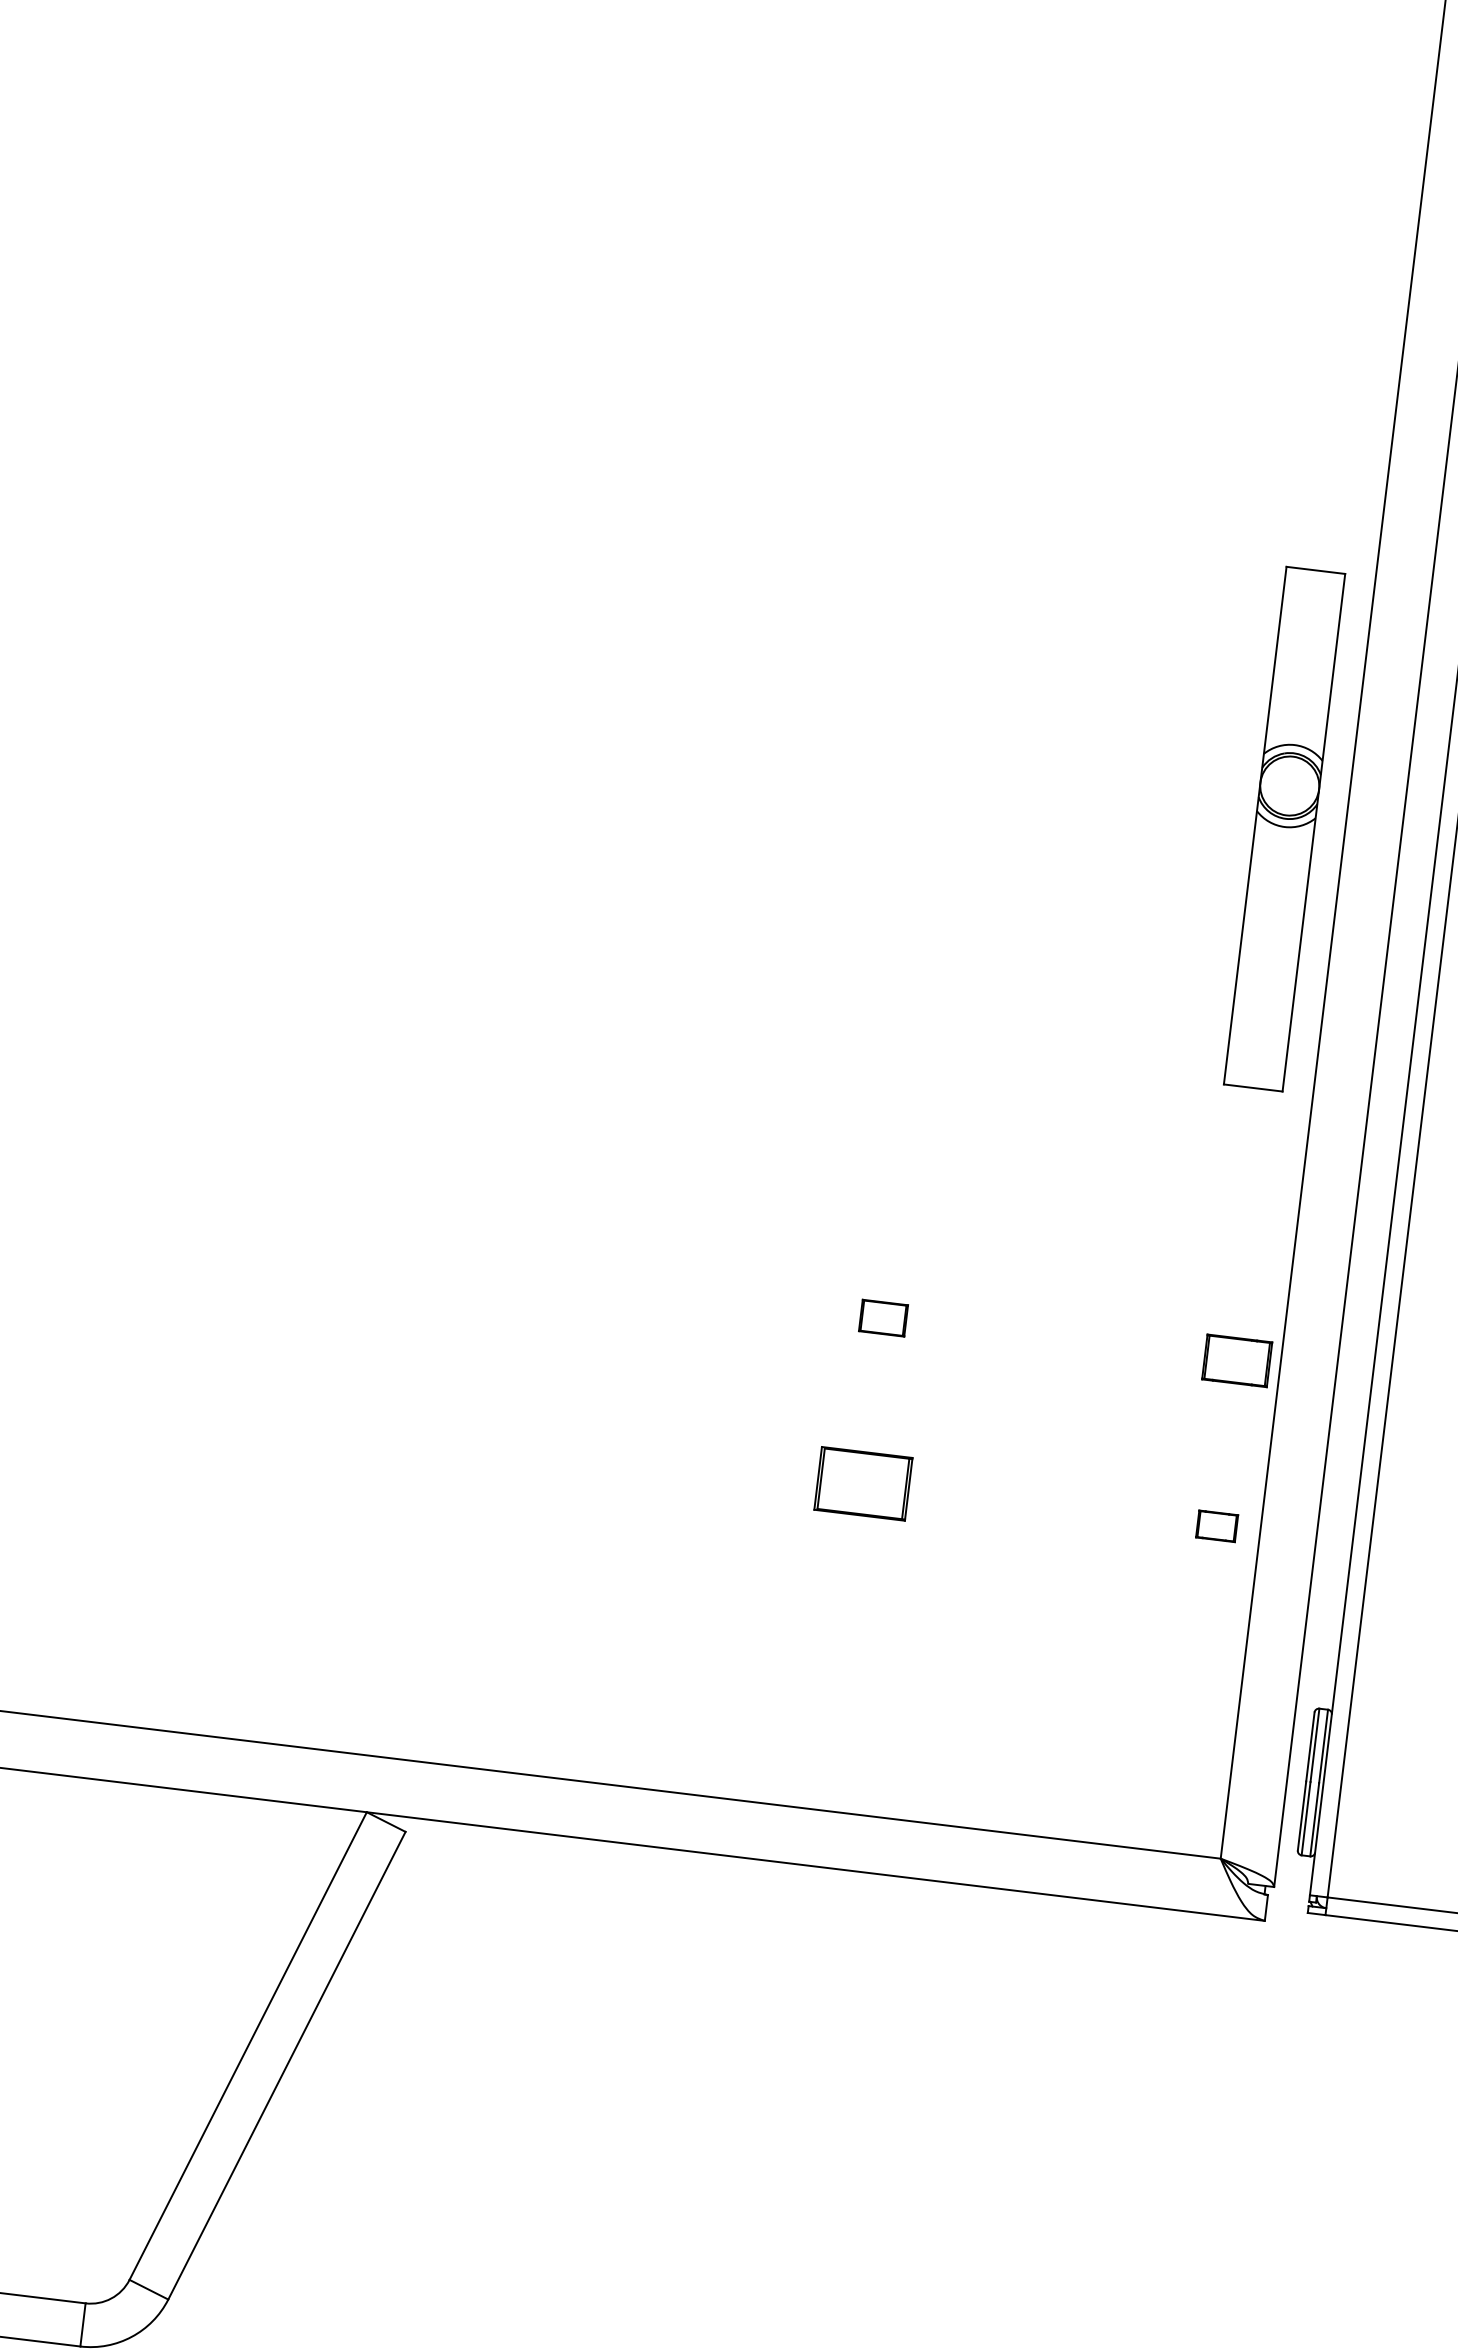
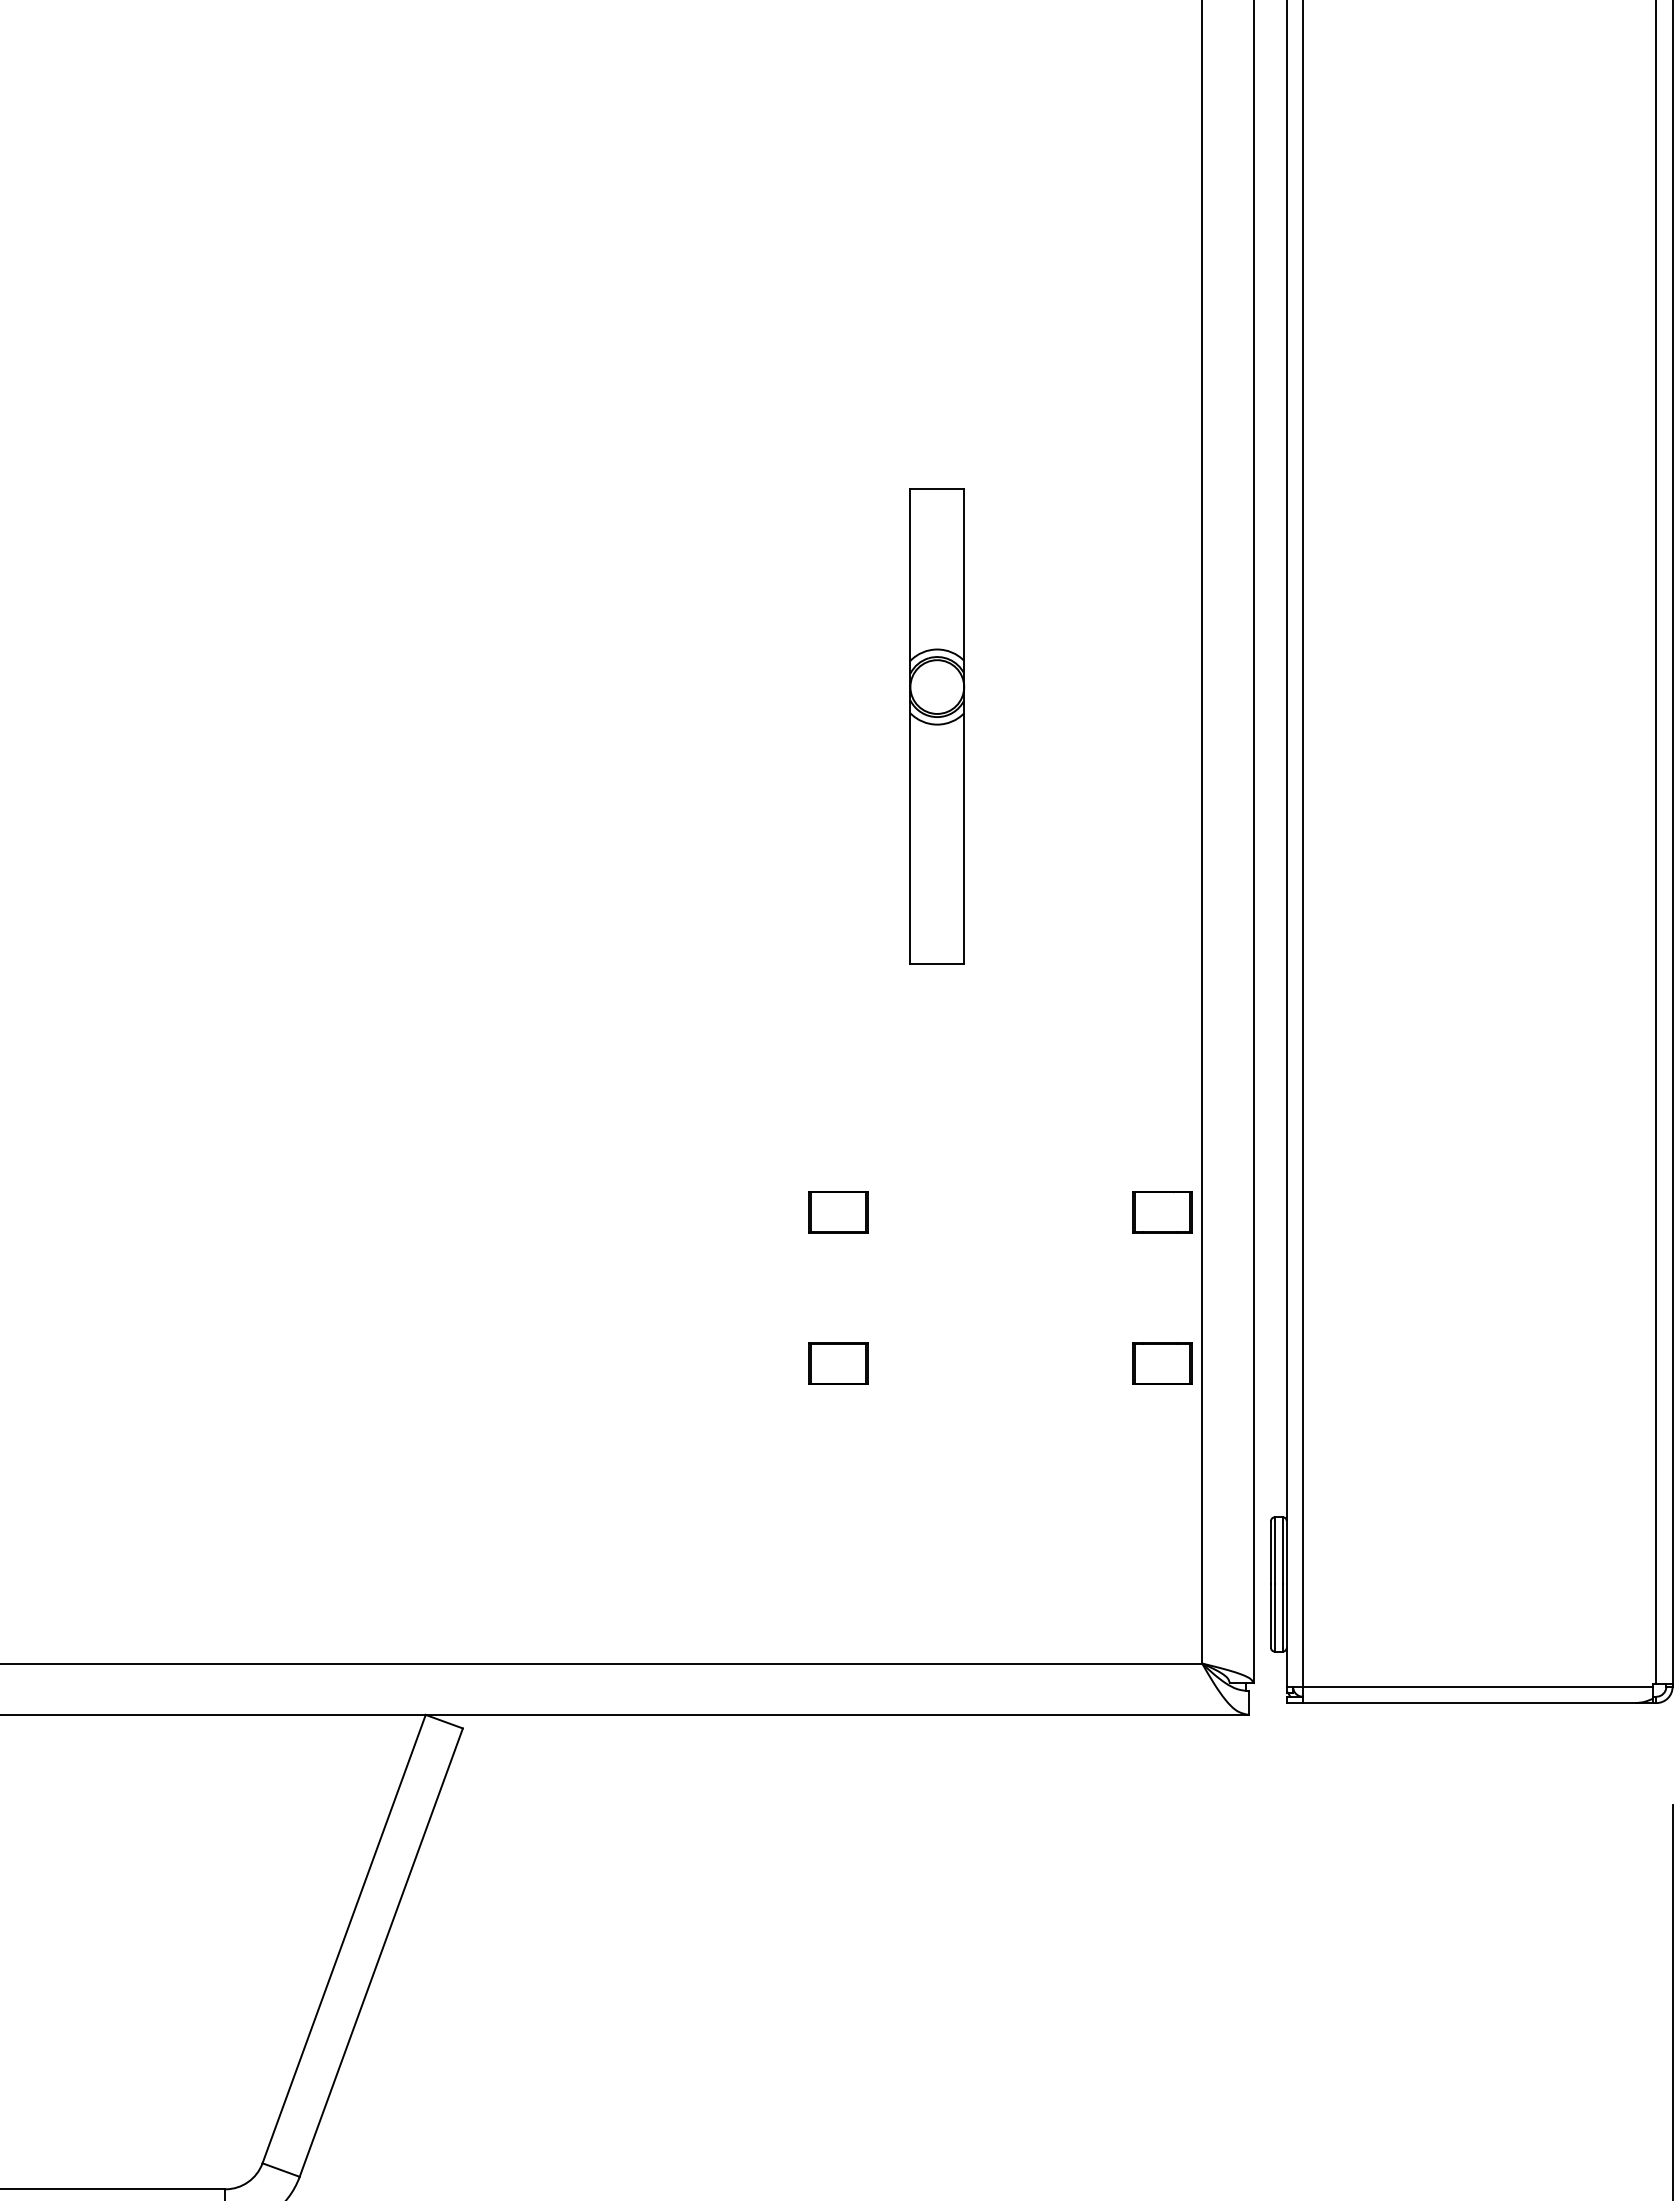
part: (1284, 829) -> (937, 726), moved
part: (883, 1318) -> (838, 1212), size x1.43
part: (863, 1483) -> (838, 1363), size x0.71
part: (1217, 1526) -> (1162, 1363), size x1.67

